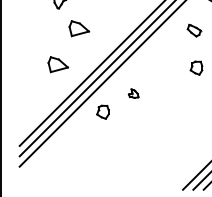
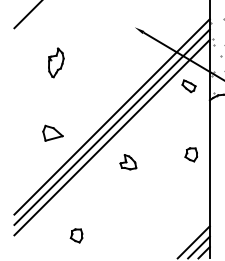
part: (78, 27) -> (73, 96), removed
part: (193, 30) -> (188, 86), moved
part: (195, 67) -> (190, 154), moved
part: (133, 93) -> (128, 162), size x1.67
part: (102, 111) -> (76, 235), moved

